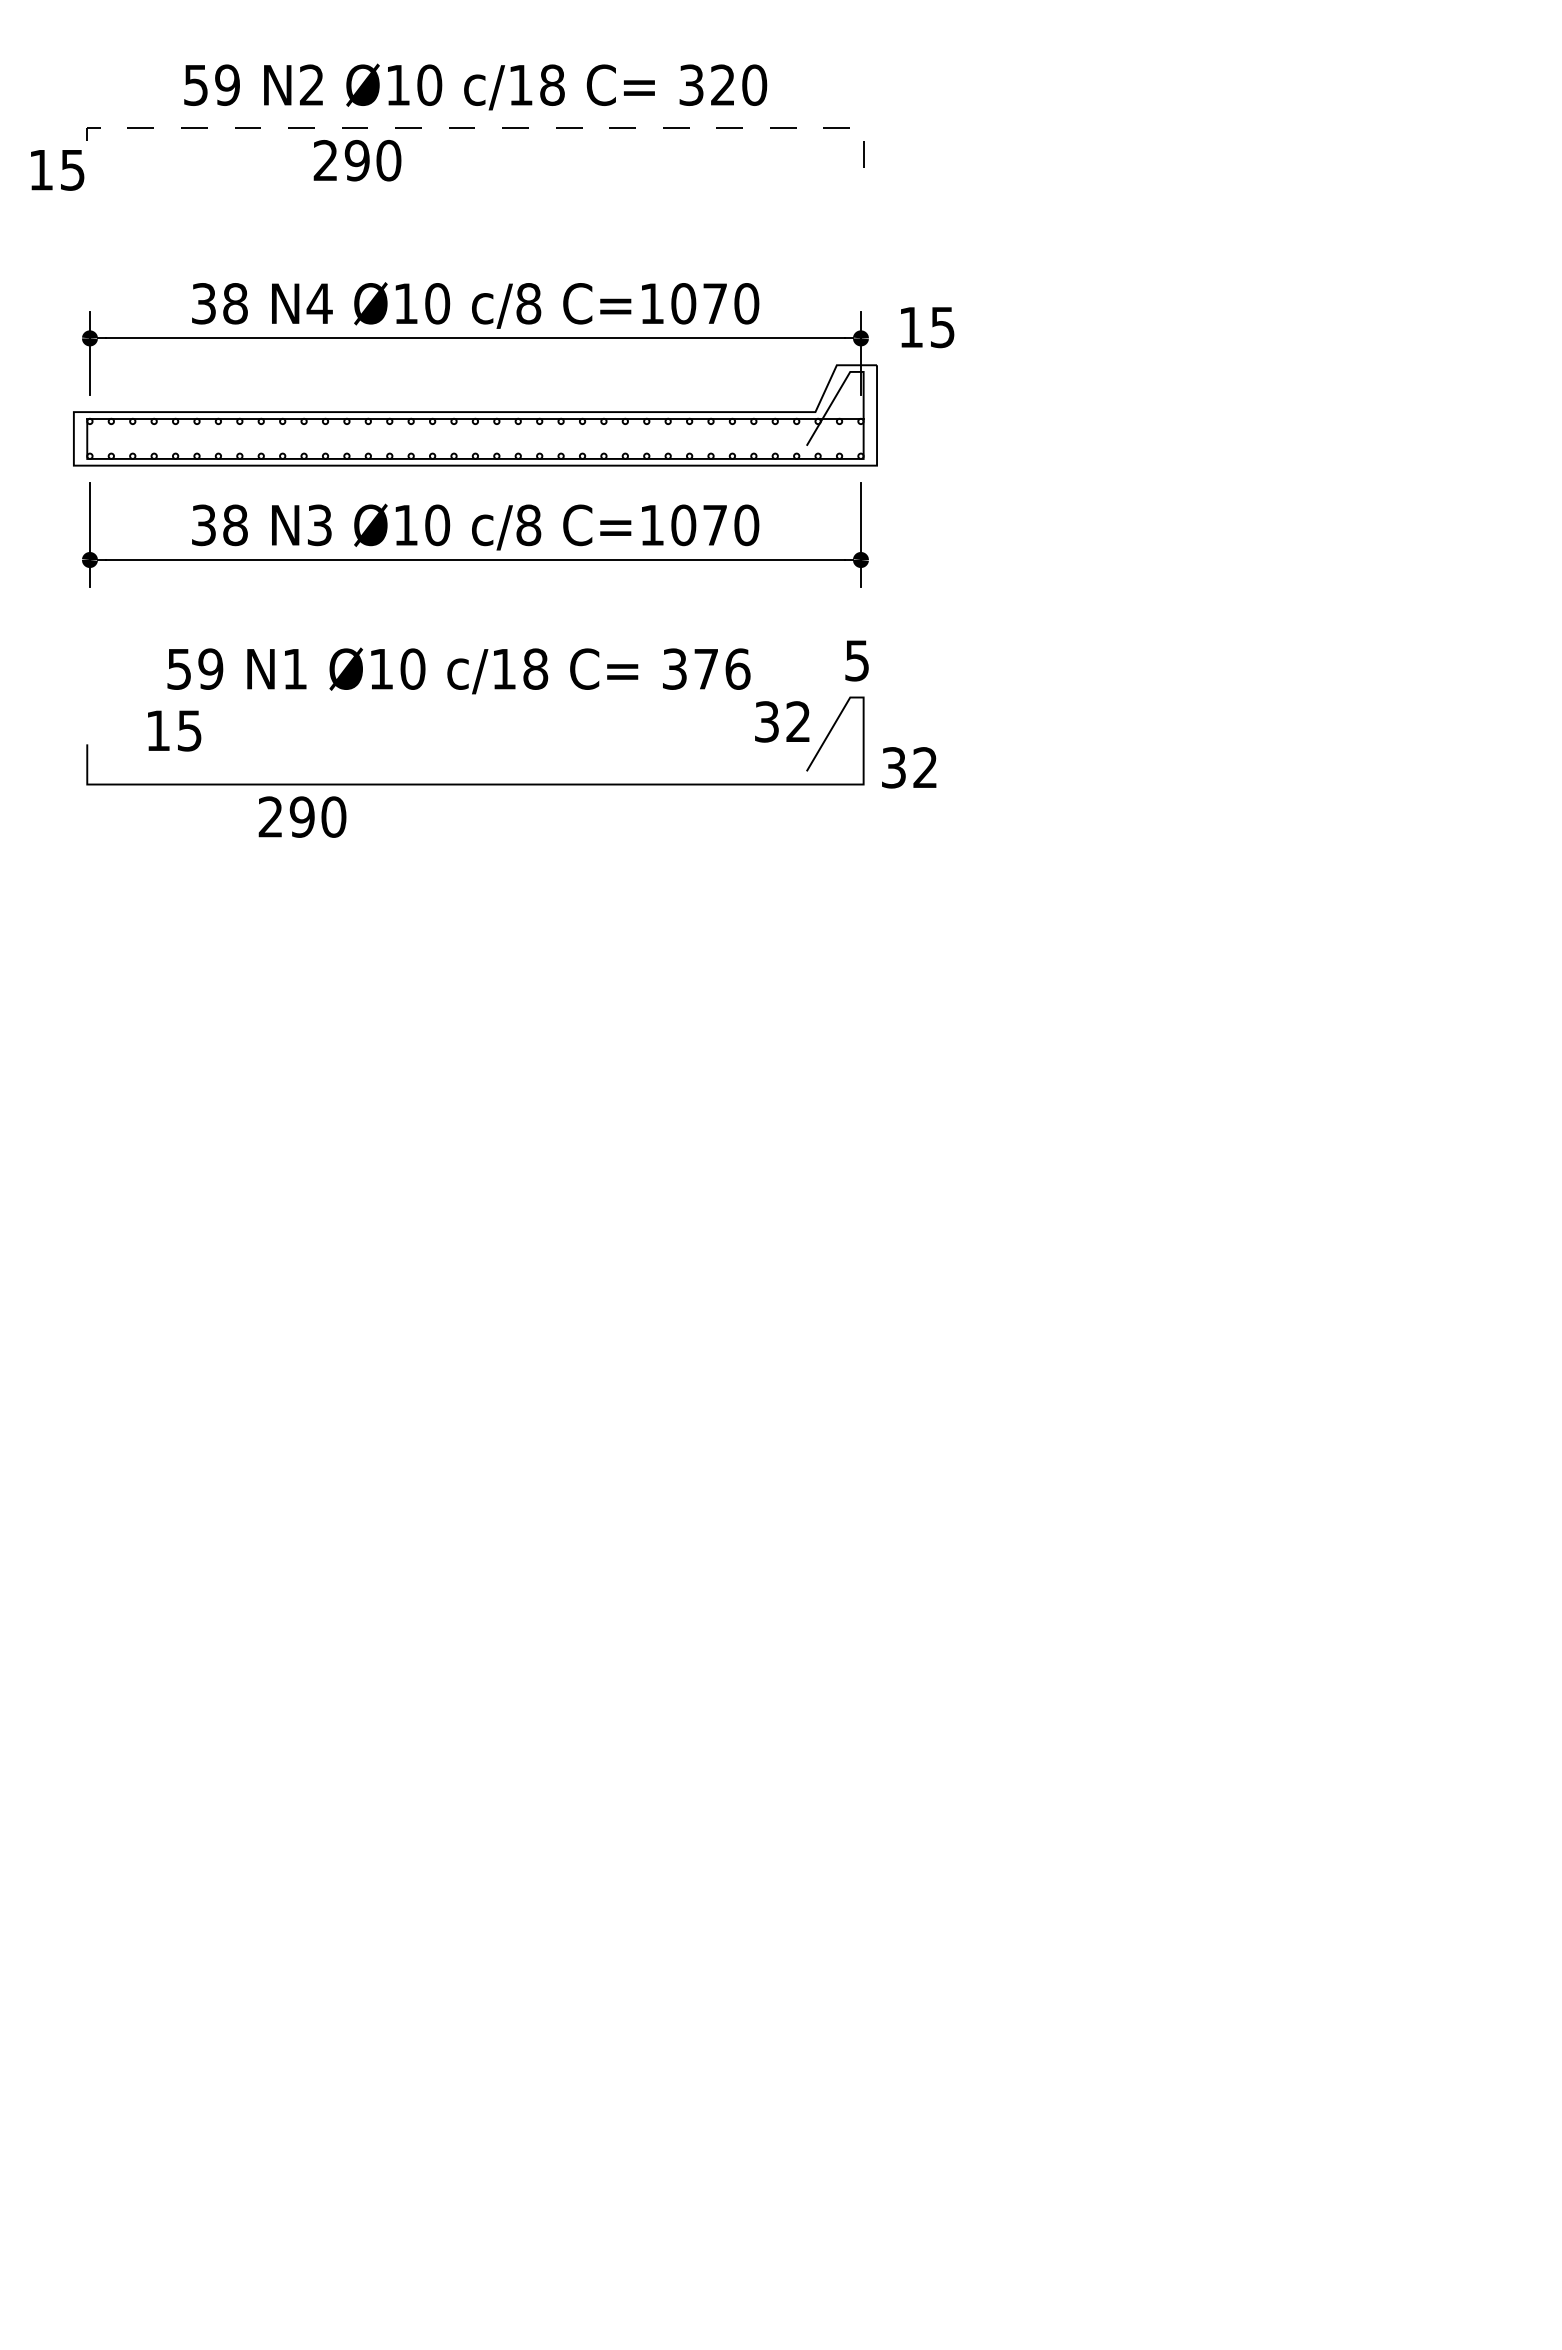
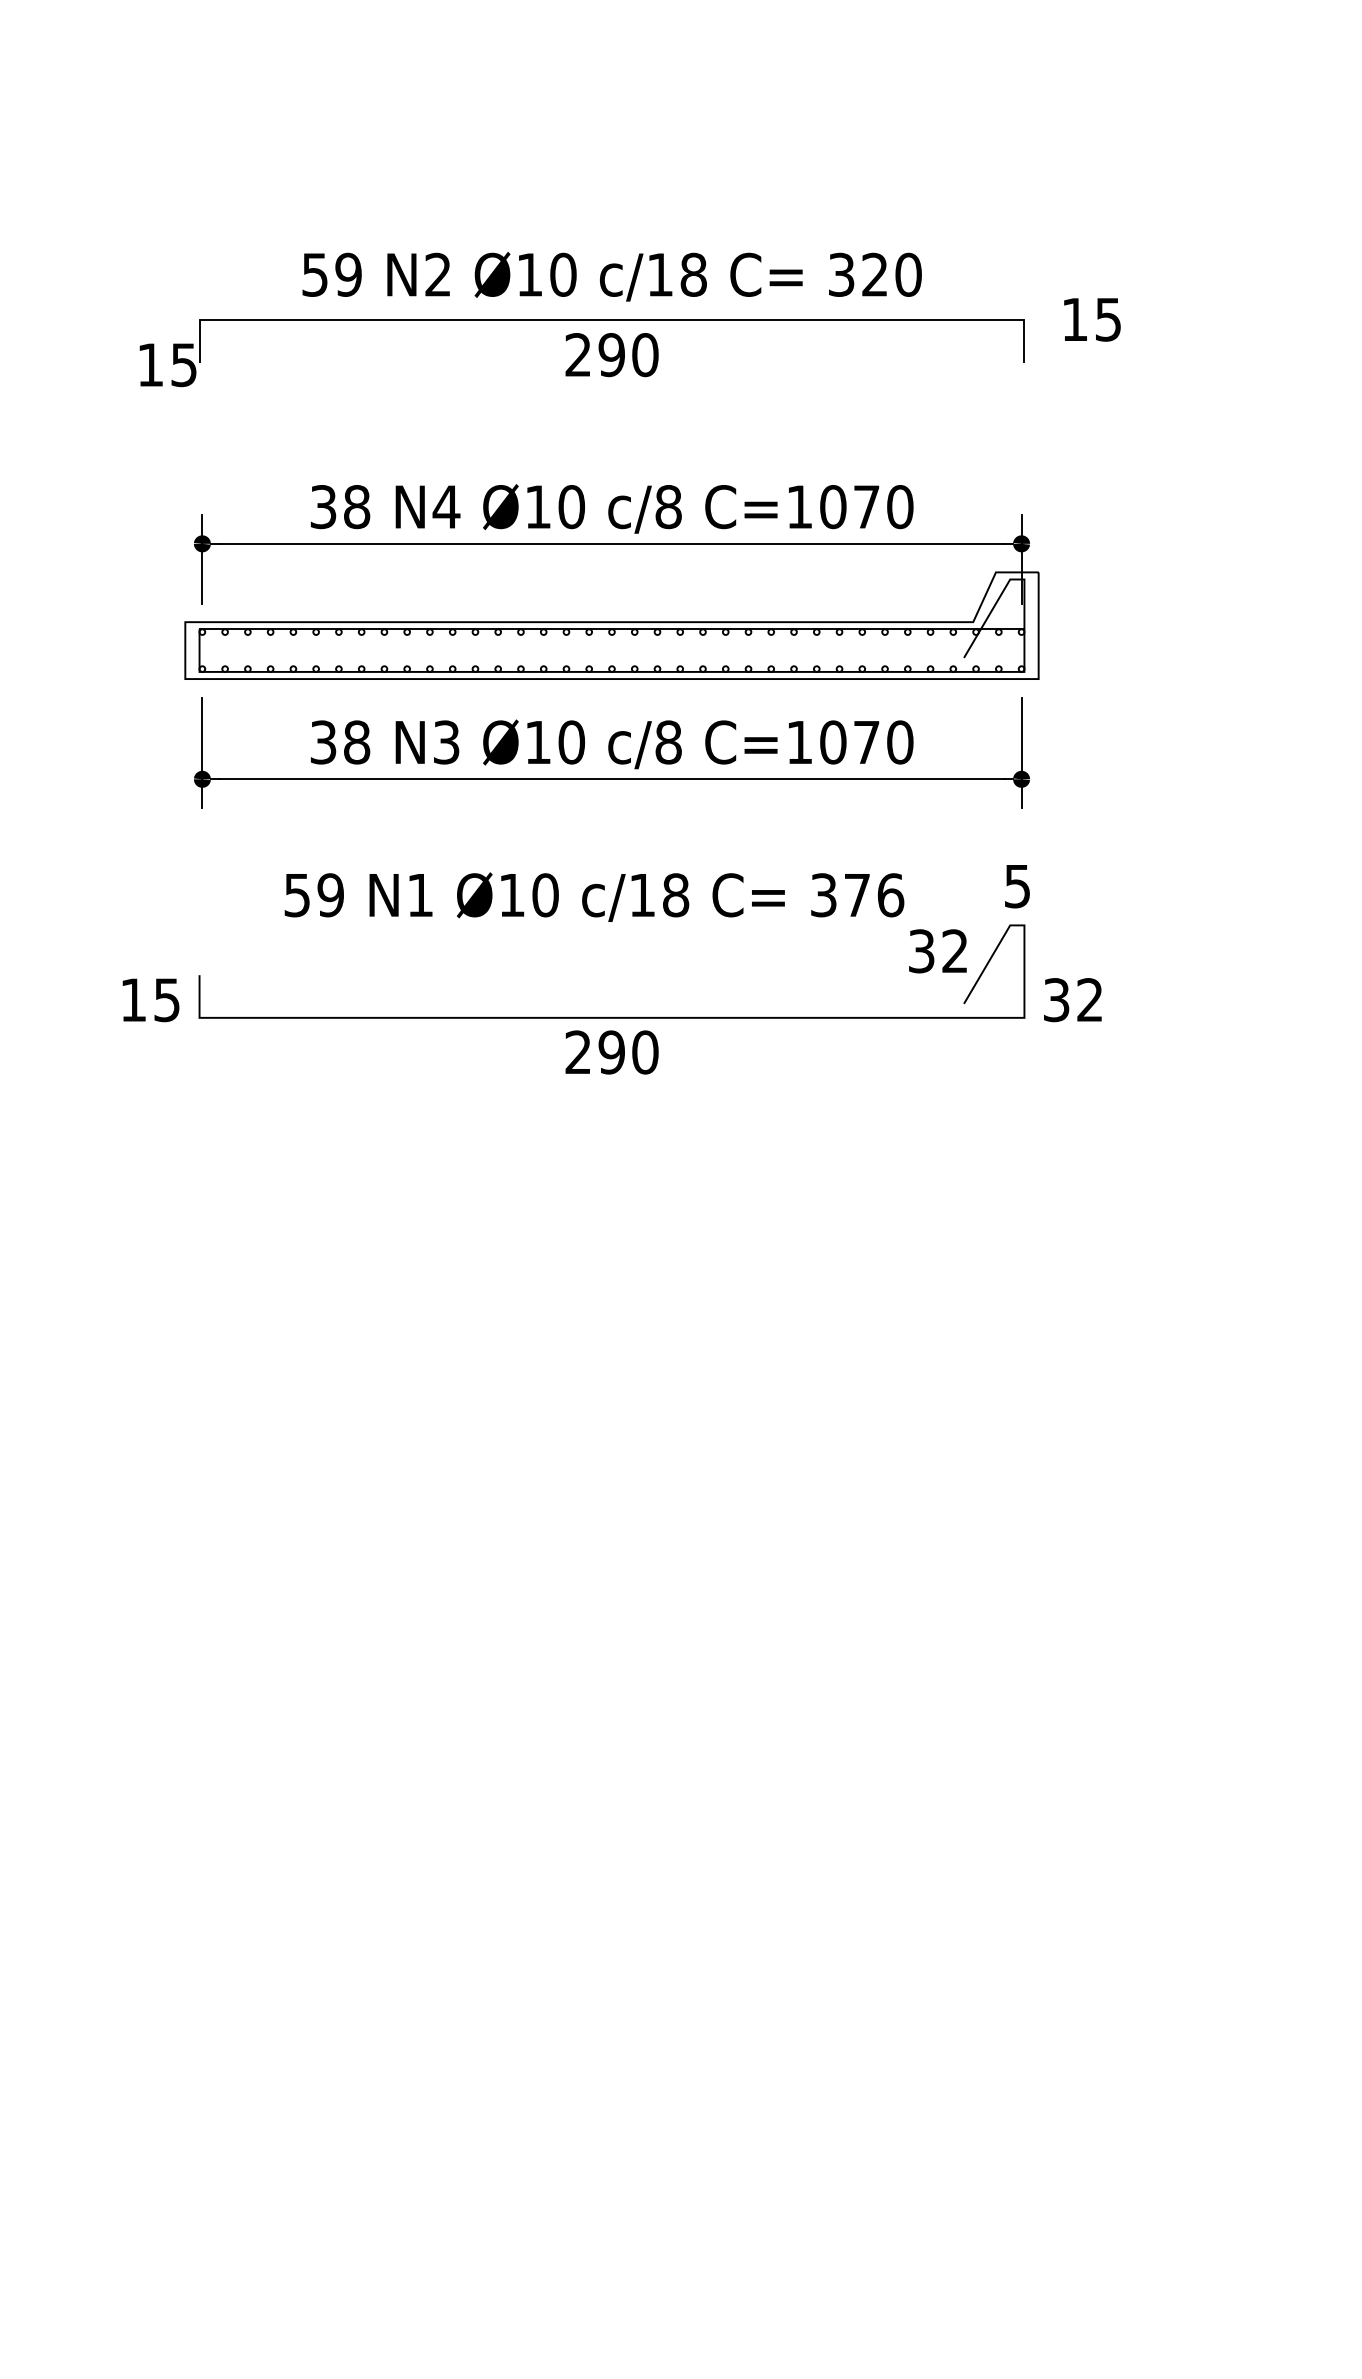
line: (474, 128) -> (610, 320), dashed -> solid
text: (357, 160) -> (612, 354), moved
text: (927, 327) -> (1092, 319), moved
text: (174, 730) -> (150, 999), moved
text: (302, 816) -> (612, 1051), moved

